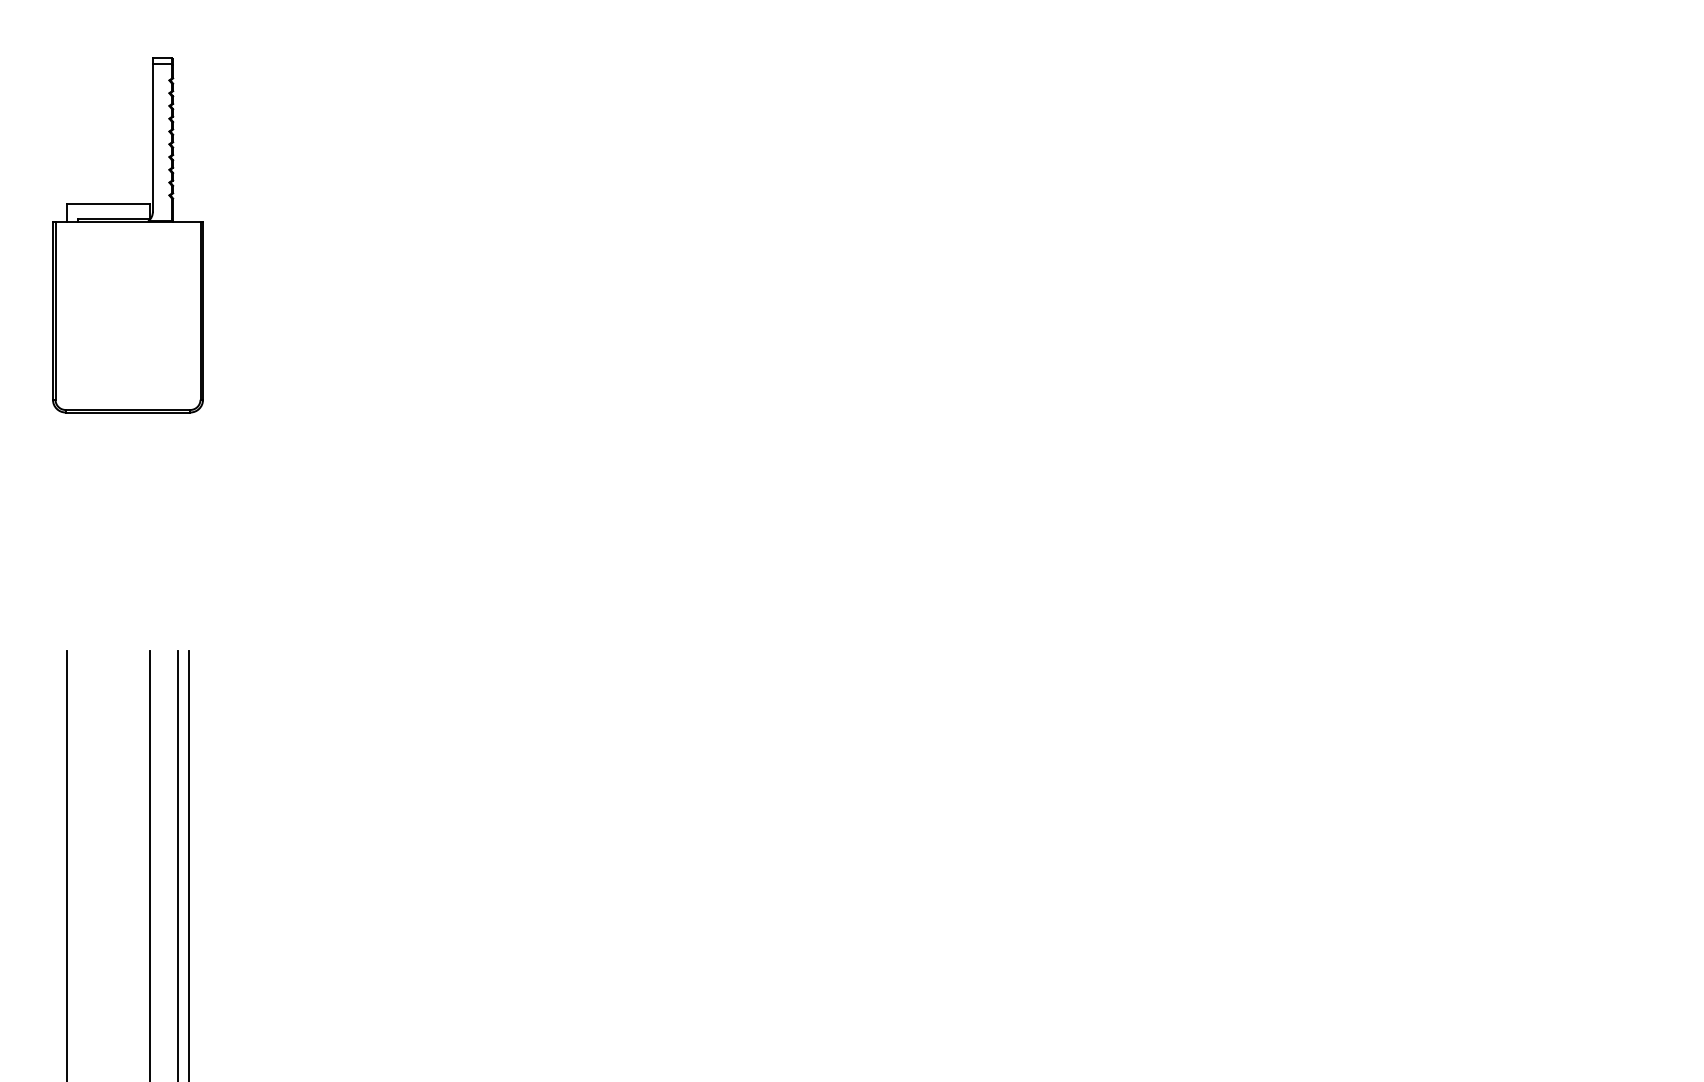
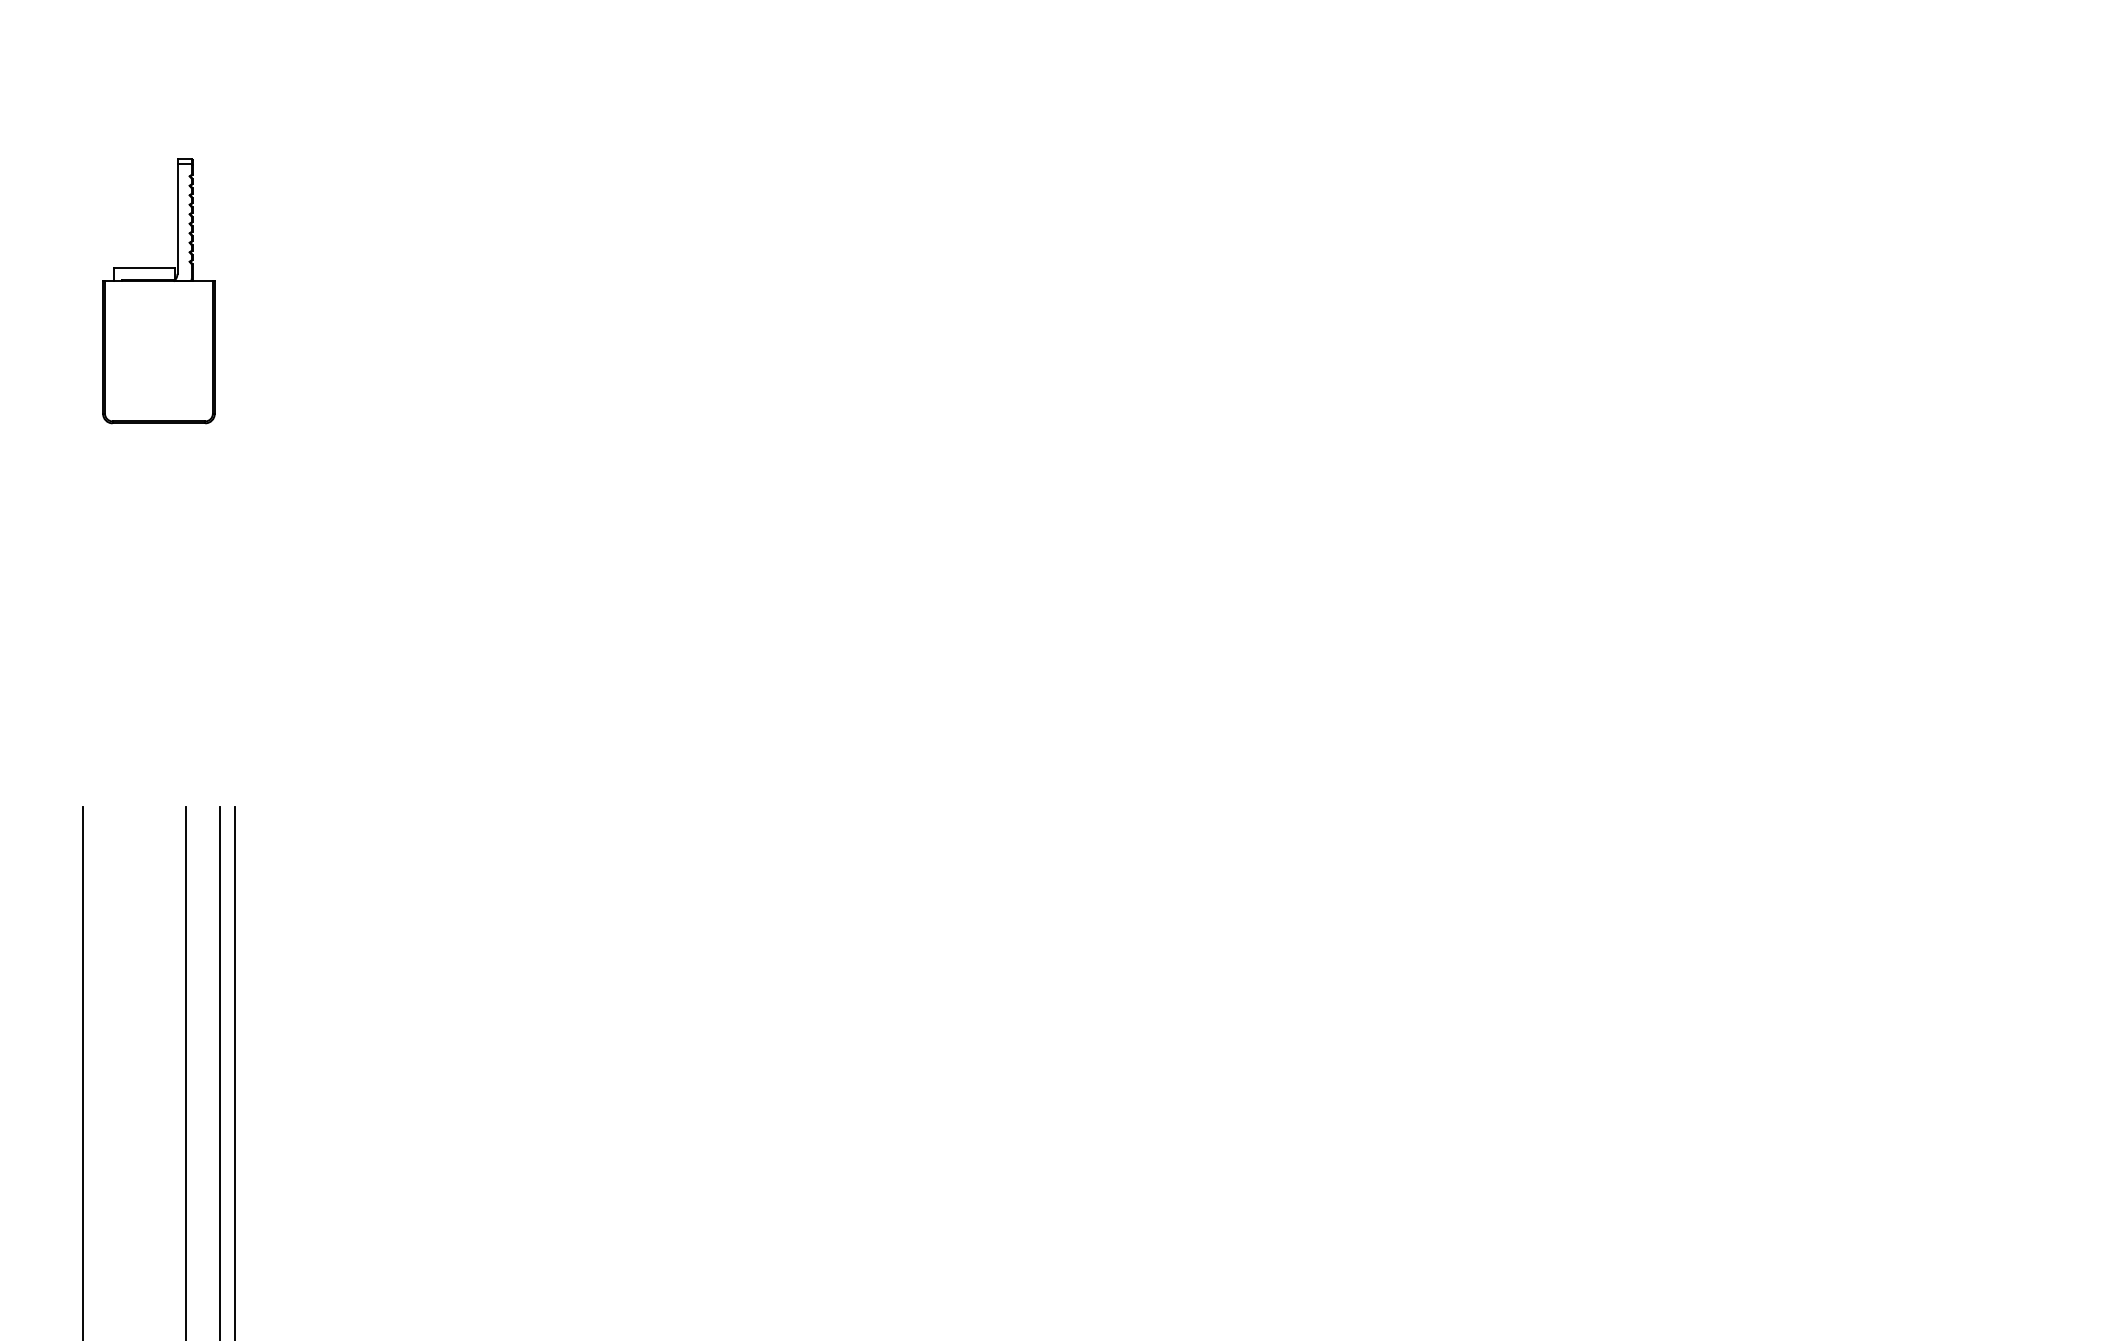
part: (127, 235) -> (158, 291), size x0.6

